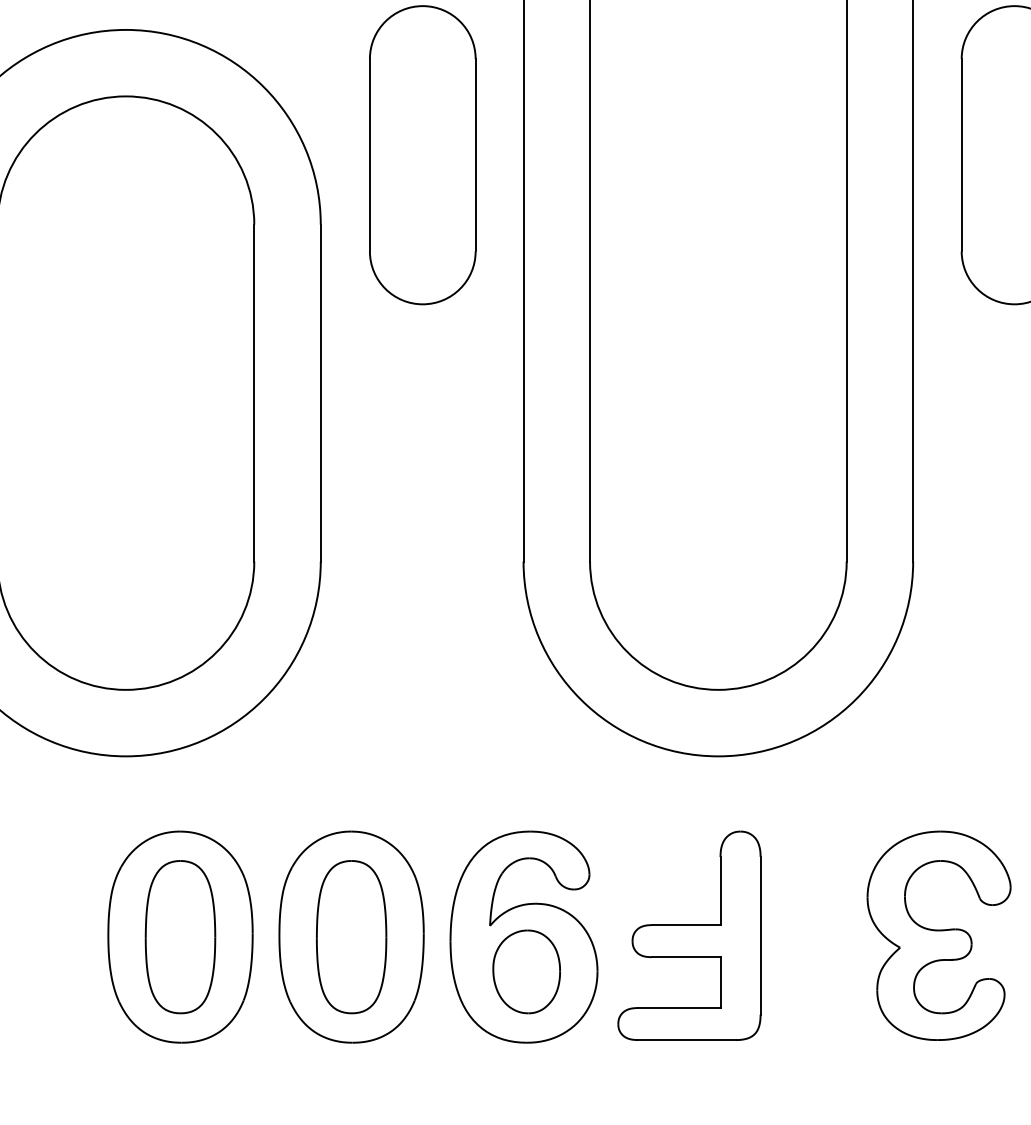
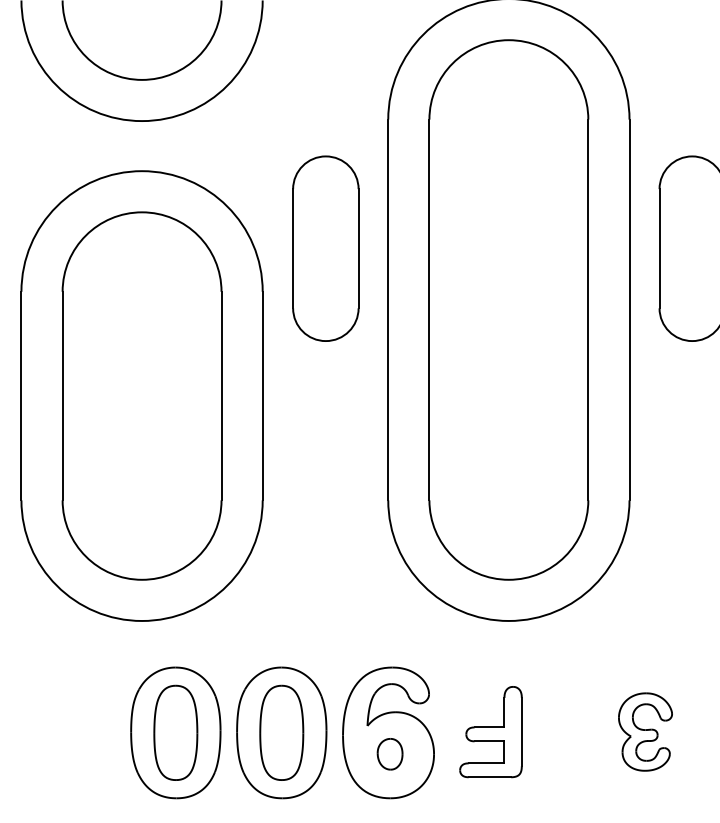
part: (688, 934) -> (490, 731), size x0.7
part: (939, 934) -> (645, 731), size x0.6
part: (525, 970) -> (389, 753), size x0.6

